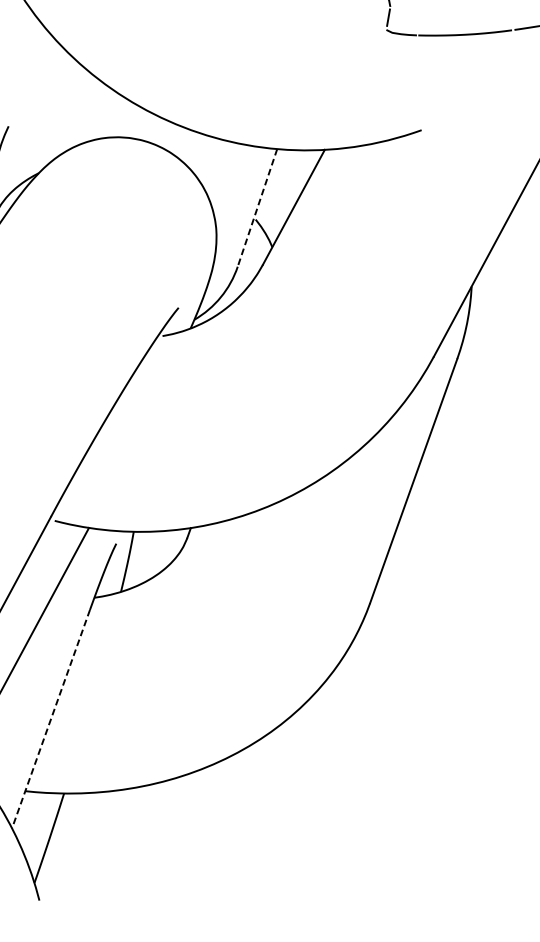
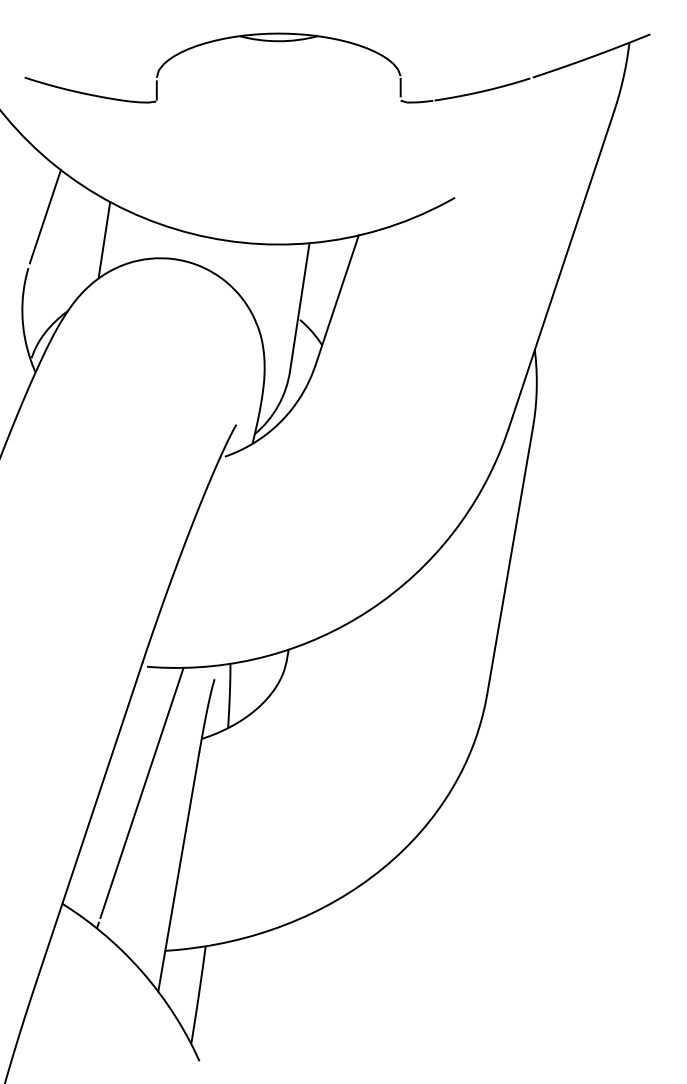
line: (32, 80) -> (44, 216), added
line: (84, 112) -> (104, 240), added
line: (257, 207) -> (299, 307), dashed -> solid
line: (50, 719) -> (178, 872), dashed -> solid

